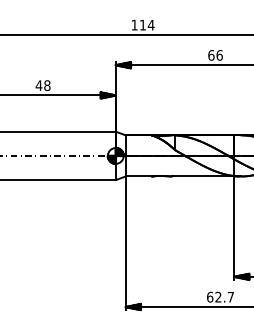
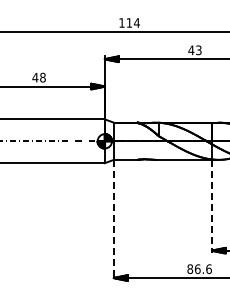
text: (214, 55) -> (194, 50), 66 -> 43
line: (234, 227) -> (212, 206), solid -> dashed
line: (125, 243) -> (113, 220), solid -> dashed
text: (220, 297) -> (199, 269), 62.7 -> 86.6

